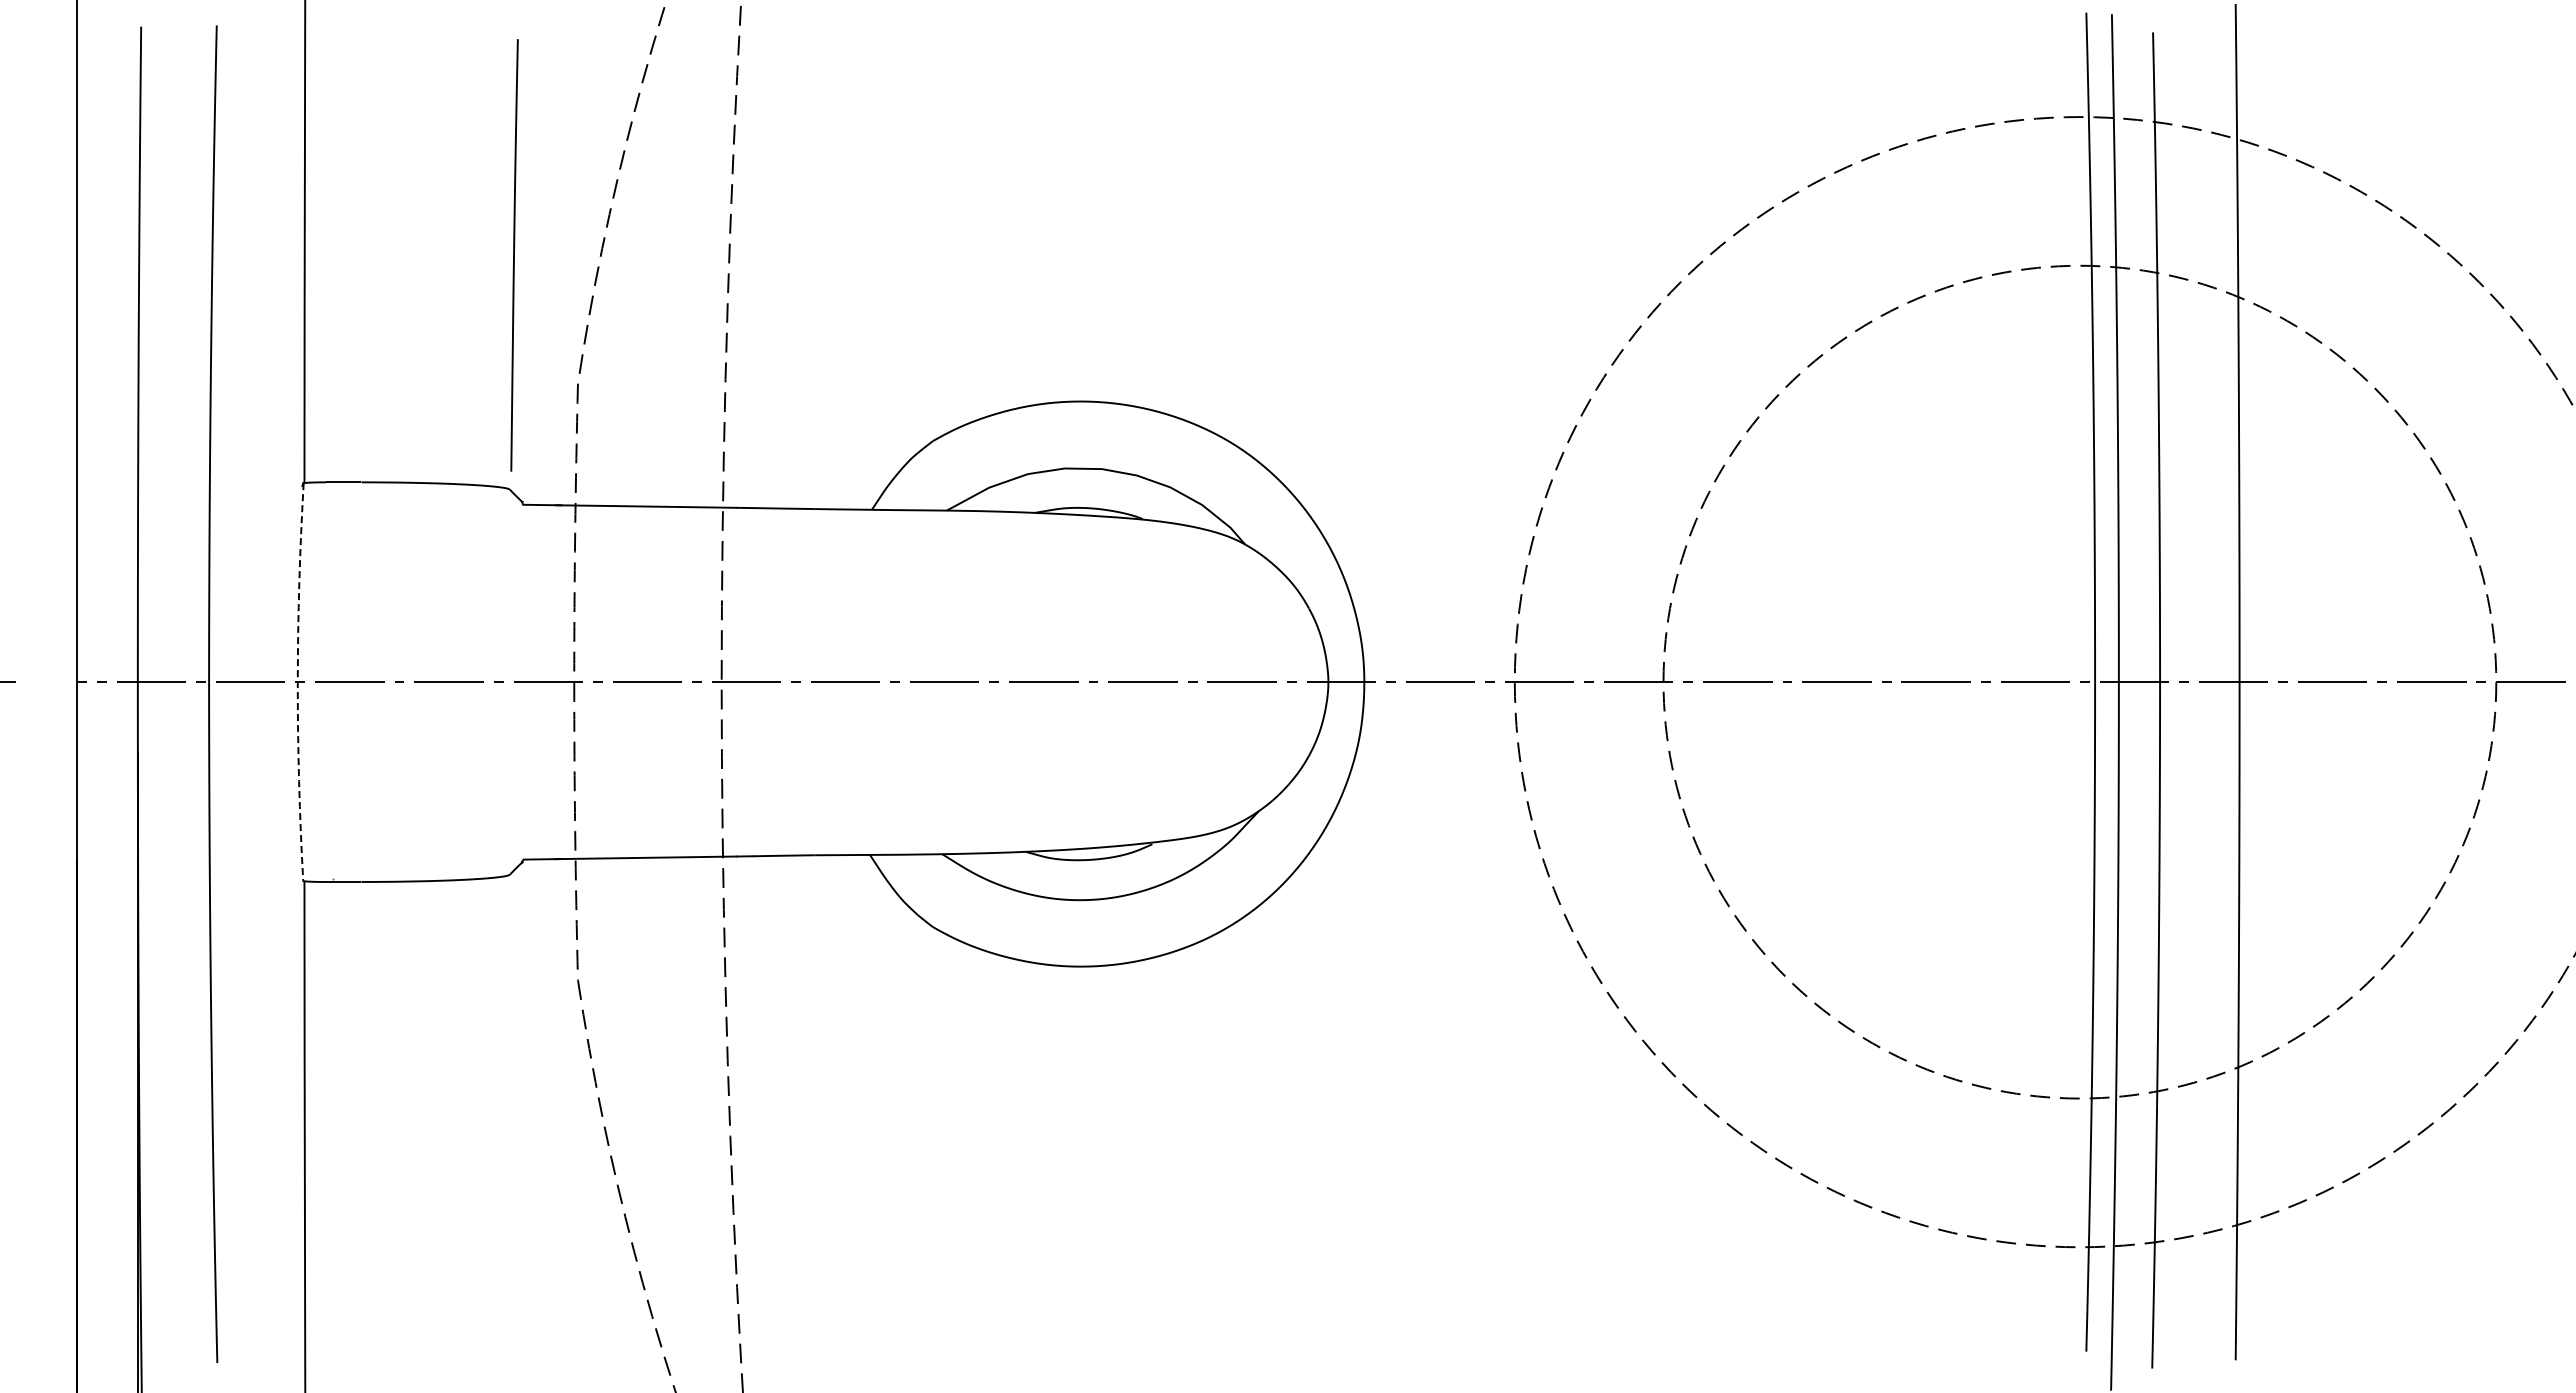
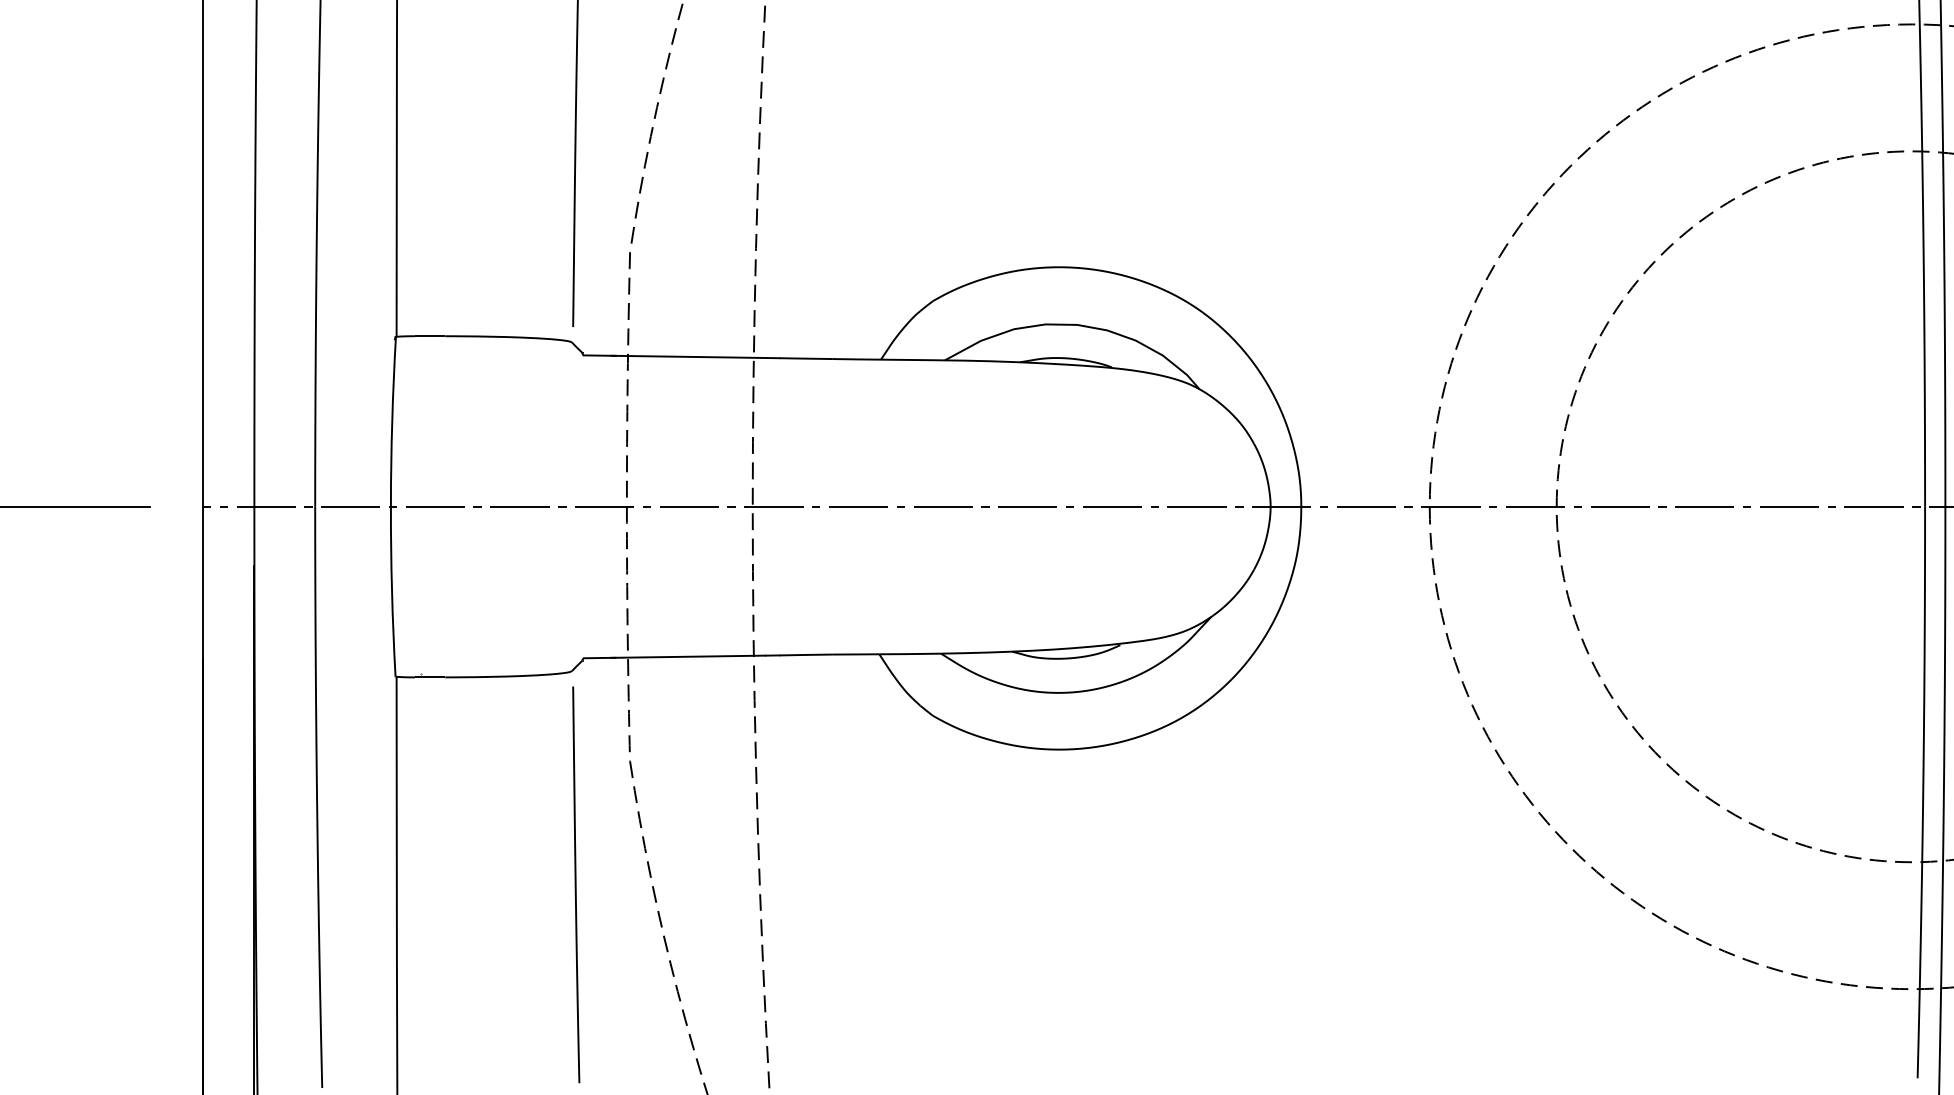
arc: (297, 682) -> (390, 507), dashed -> solid
line: (514, 1124) -> (575, 884), added

